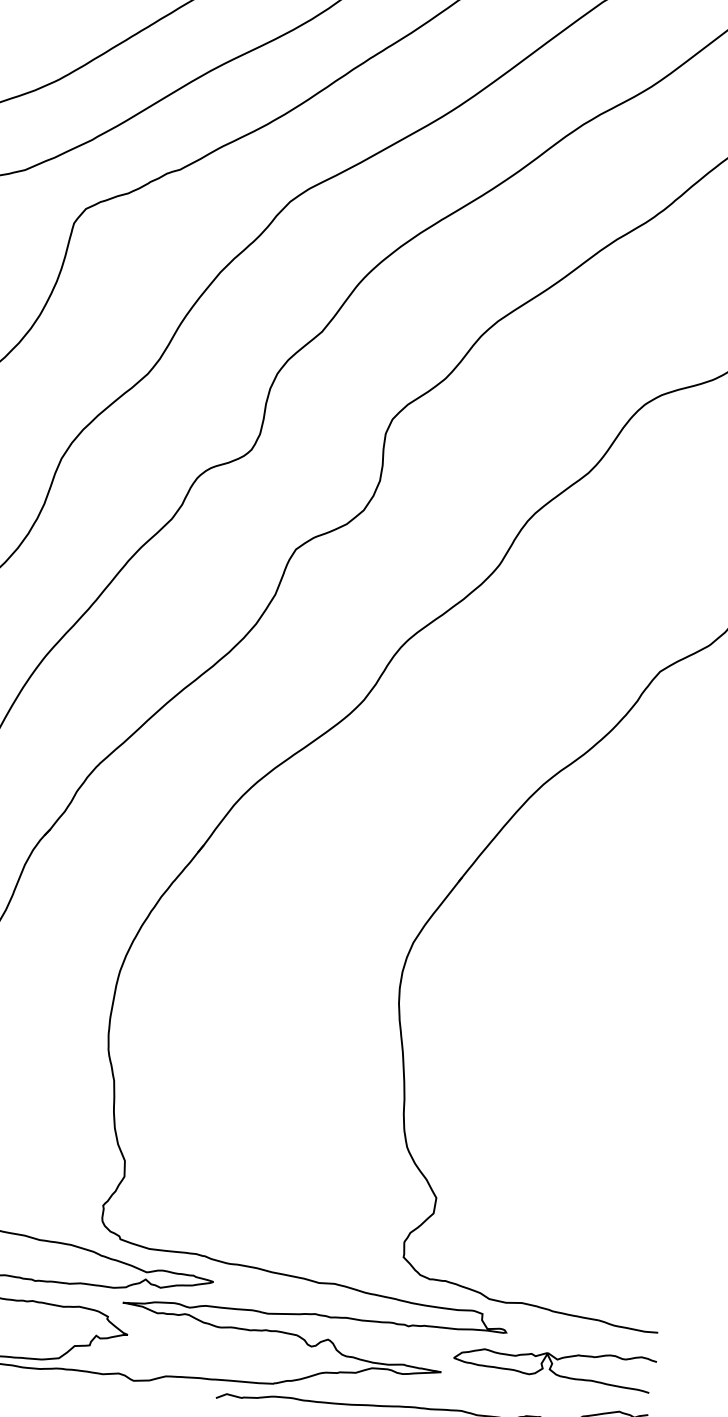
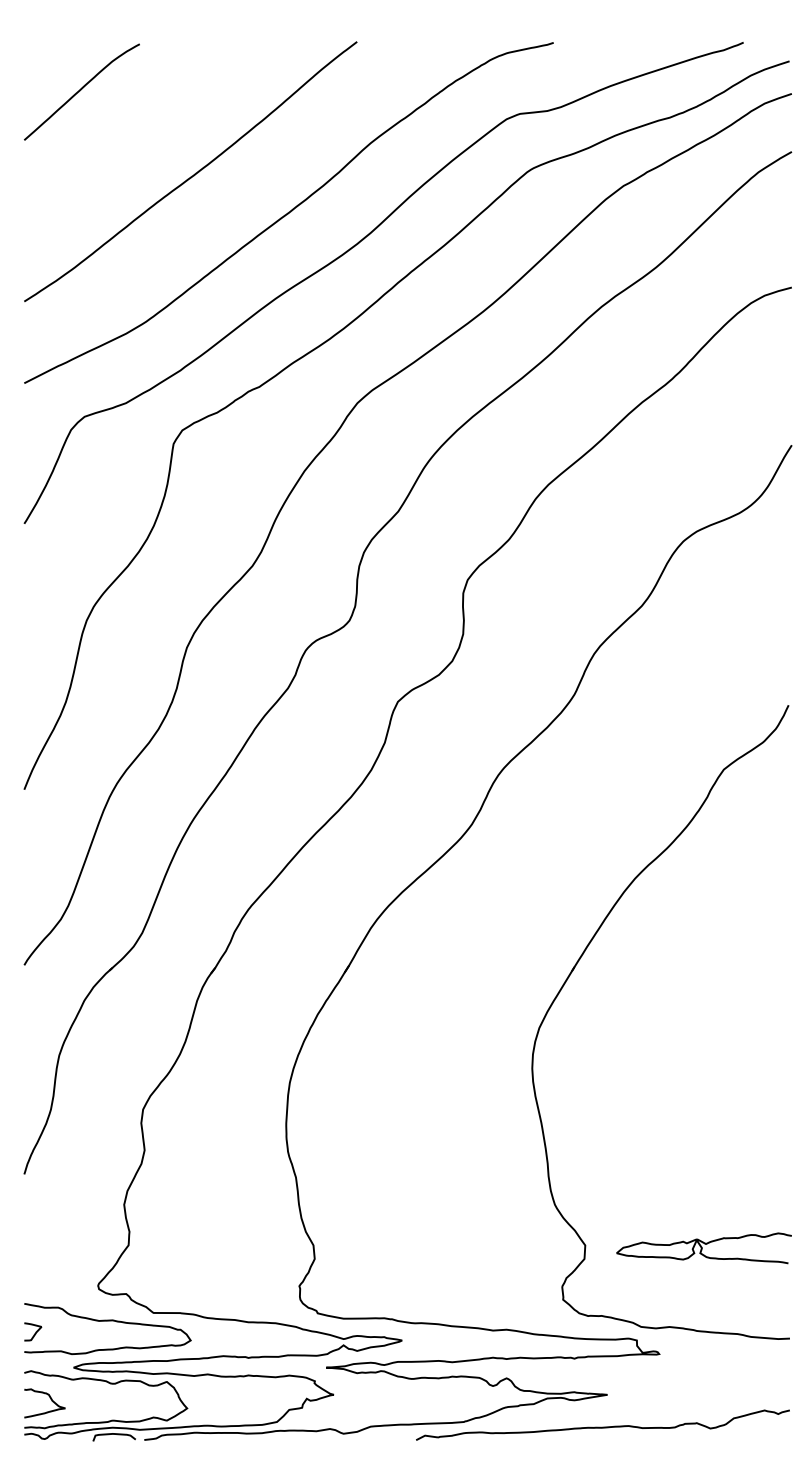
curve: (552, 1364) -> (702, 1248), moved

